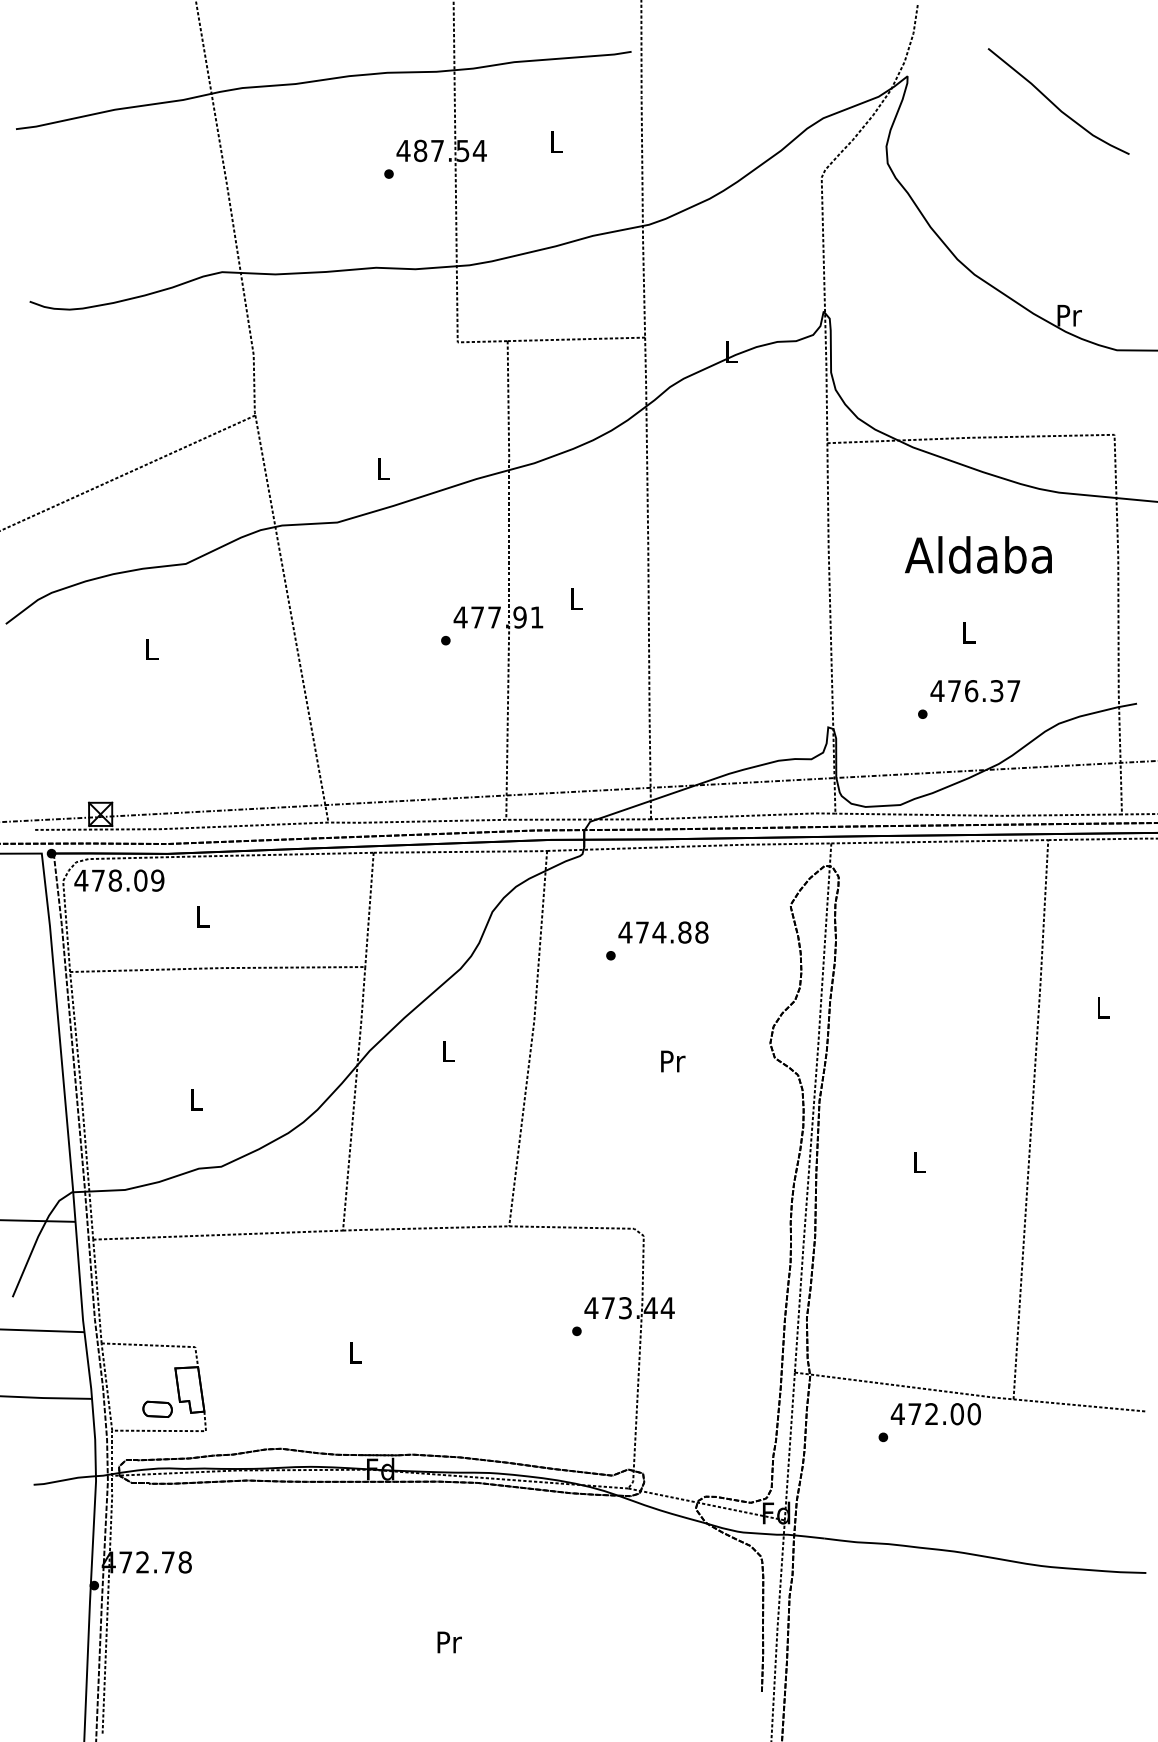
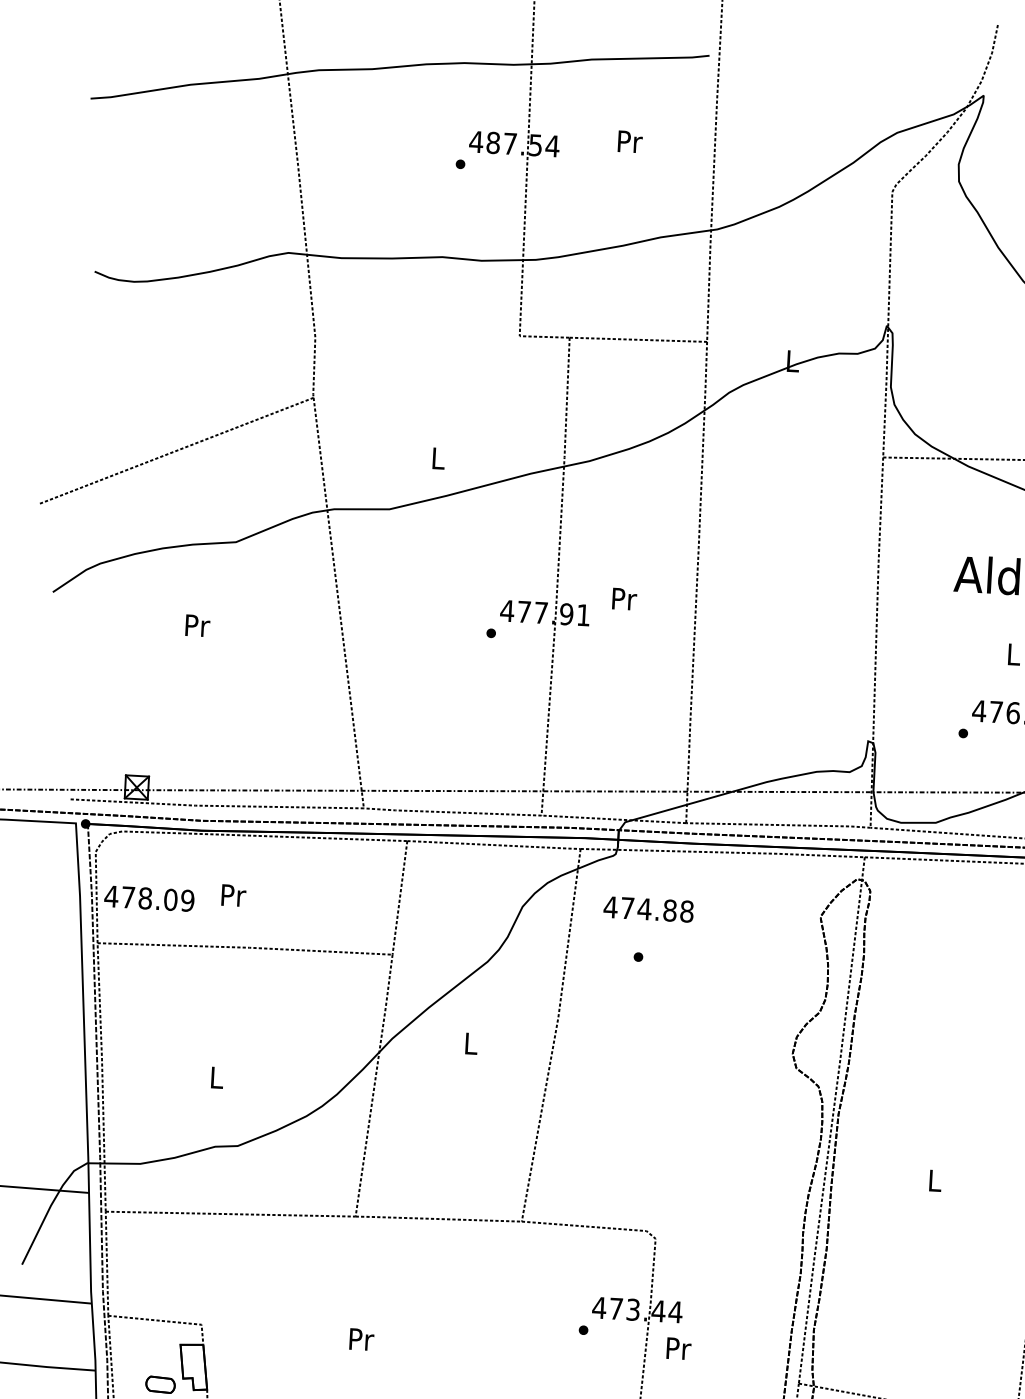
text: (557, 141) -> (630, 141), L -> Pr
text: (577, 598) -> (625, 598), L -> Pr
text: (152, 649) -> (197, 625), L -> Pr
text: (119, 880) -> (149, 898), moved
text: (203, 916) -> (233, 895), L -> Pr
text: (663, 932) -> (648, 909), moved
text: (673, 1061) -> (679, 1348), moved
text: (356, 1352) -> (362, 1339), L -> Pr

